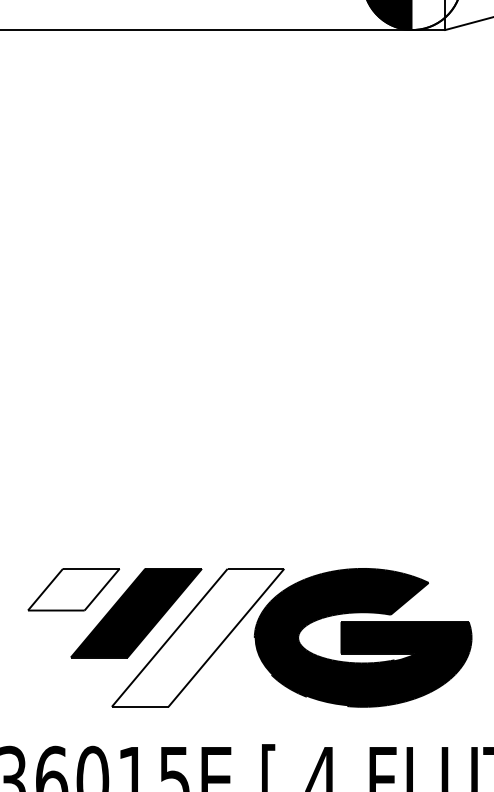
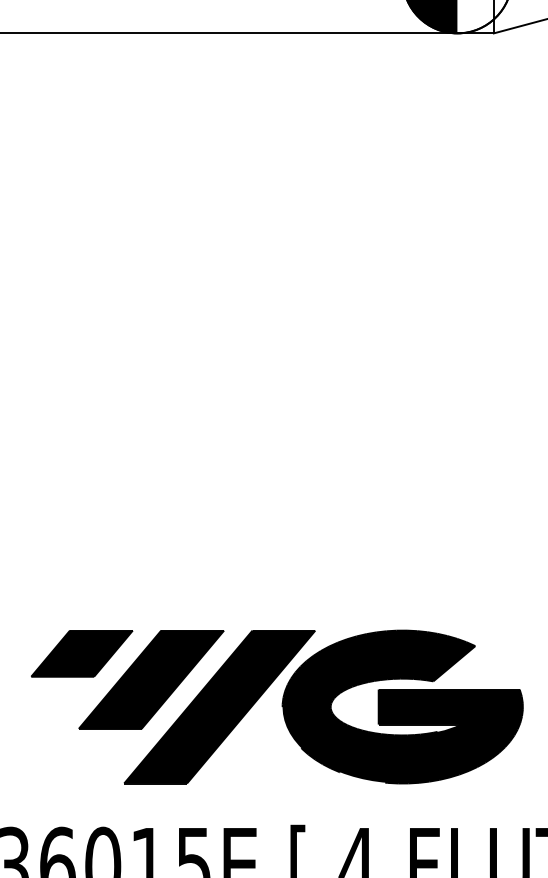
fill: (73, 589) -> (81, 653), added
fill: (197, 637) -> (219, 706), added

